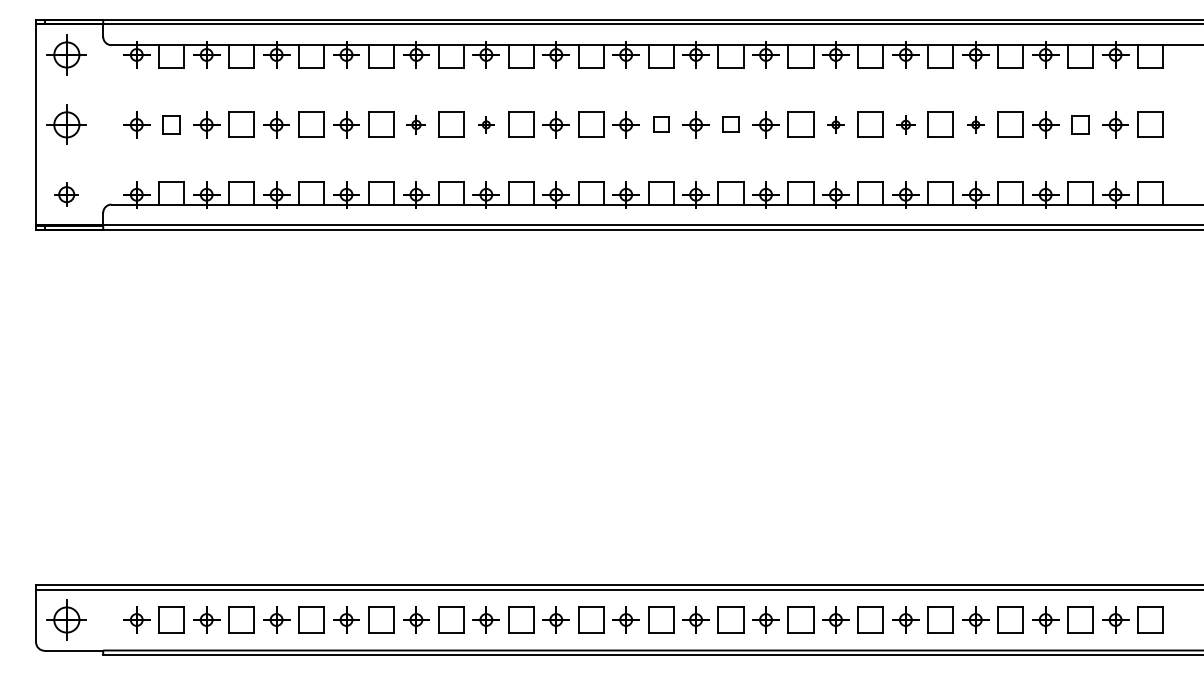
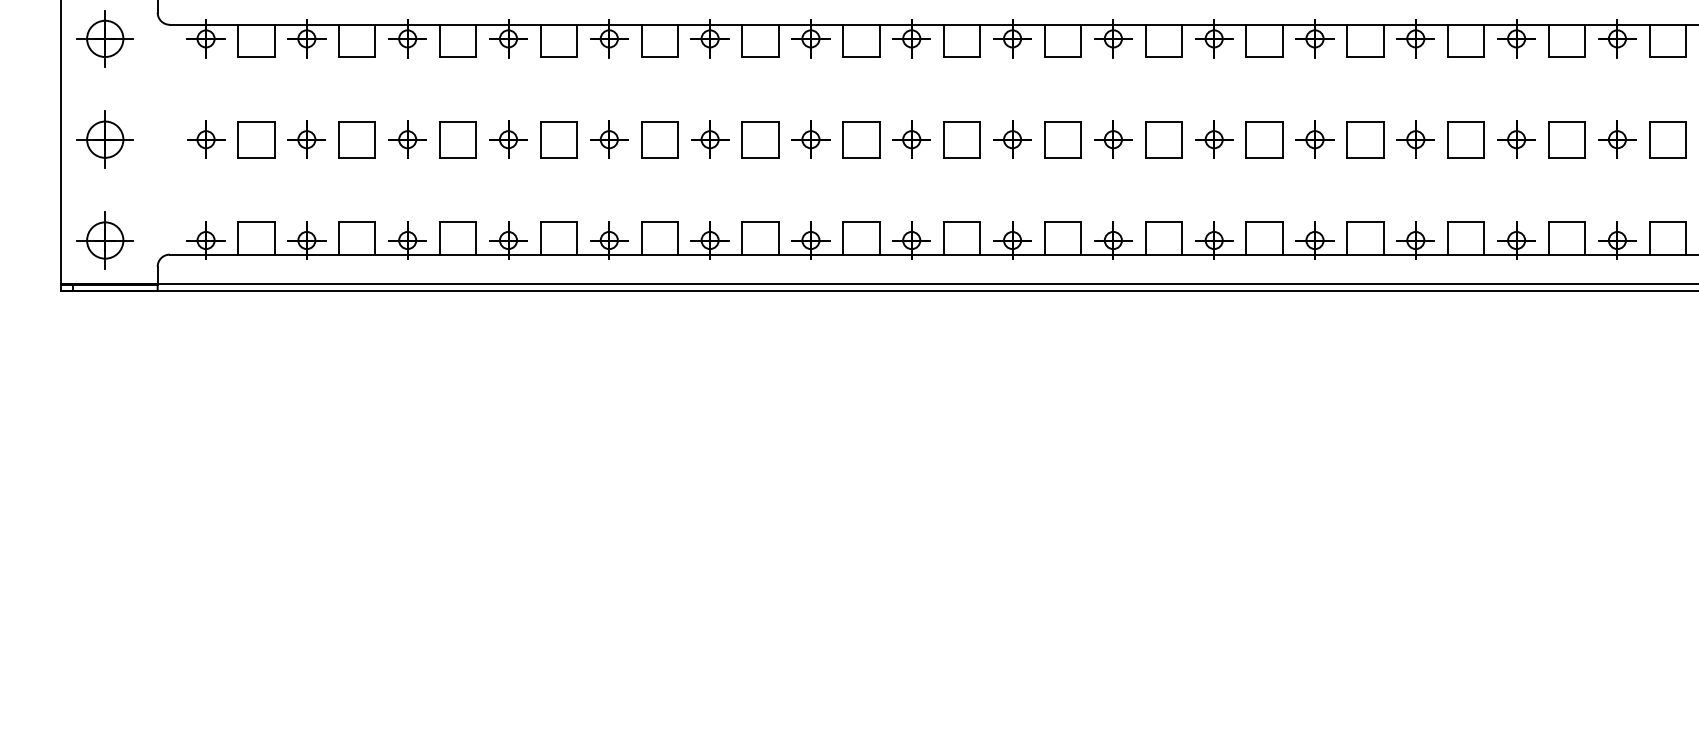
part: (171, 124) -> (256, 139), size x1.43
part: (416, 124) -> (609, 139), size x1.43
part: (486, 124) -> (710, 139), size x1.67
part: (661, 124) -> (962, 139), size x1.67
part: (730, 124) -> (1062, 139), size x1.67
part: (835, 124) -> (1213, 139), size x1.67
part: (905, 124) -> (1314, 139), size x1.43
part: (975, 124) -> (1415, 139), size x1.67
part: (1080, 124) -> (1566, 139), size x1.43
part: (66, 194) -> (104, 240), size x1.67

